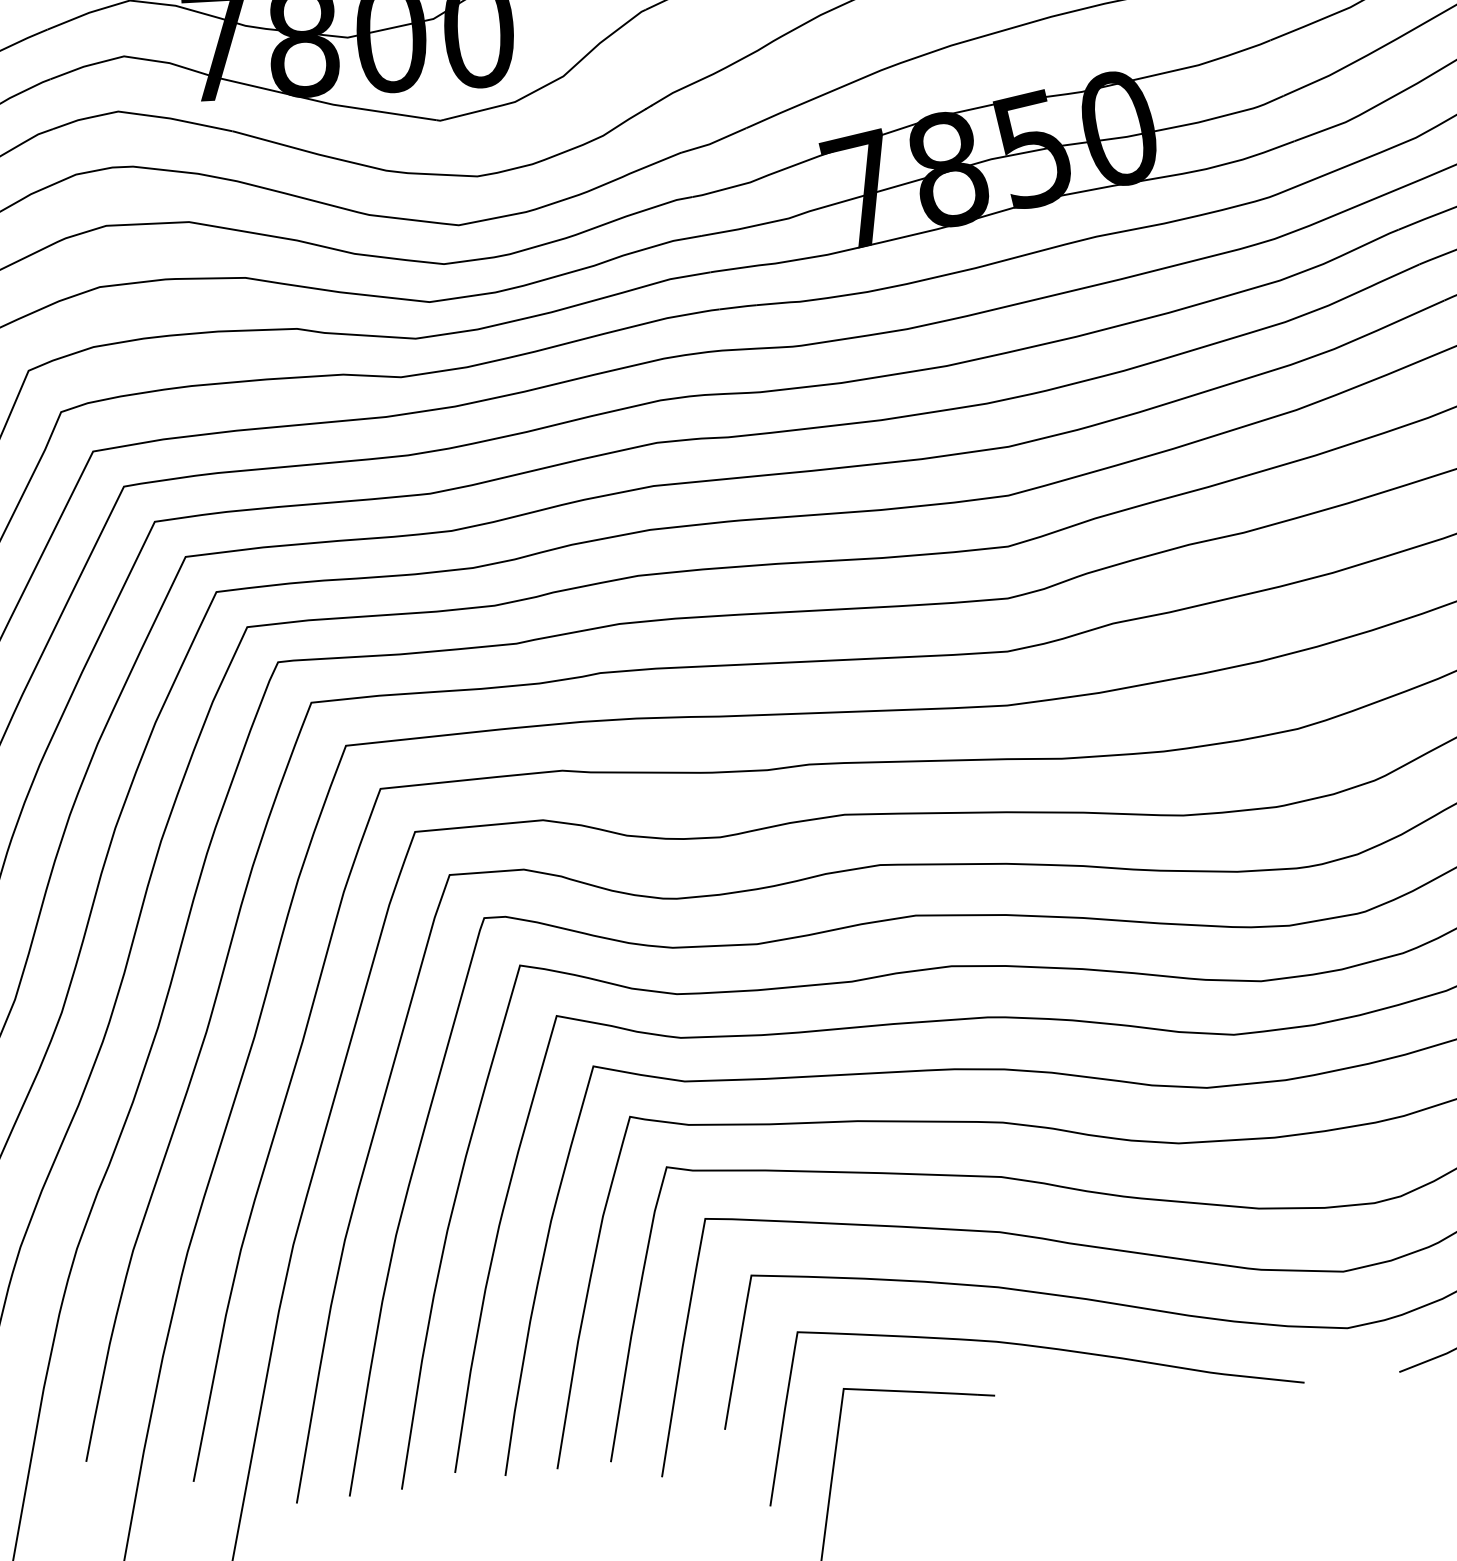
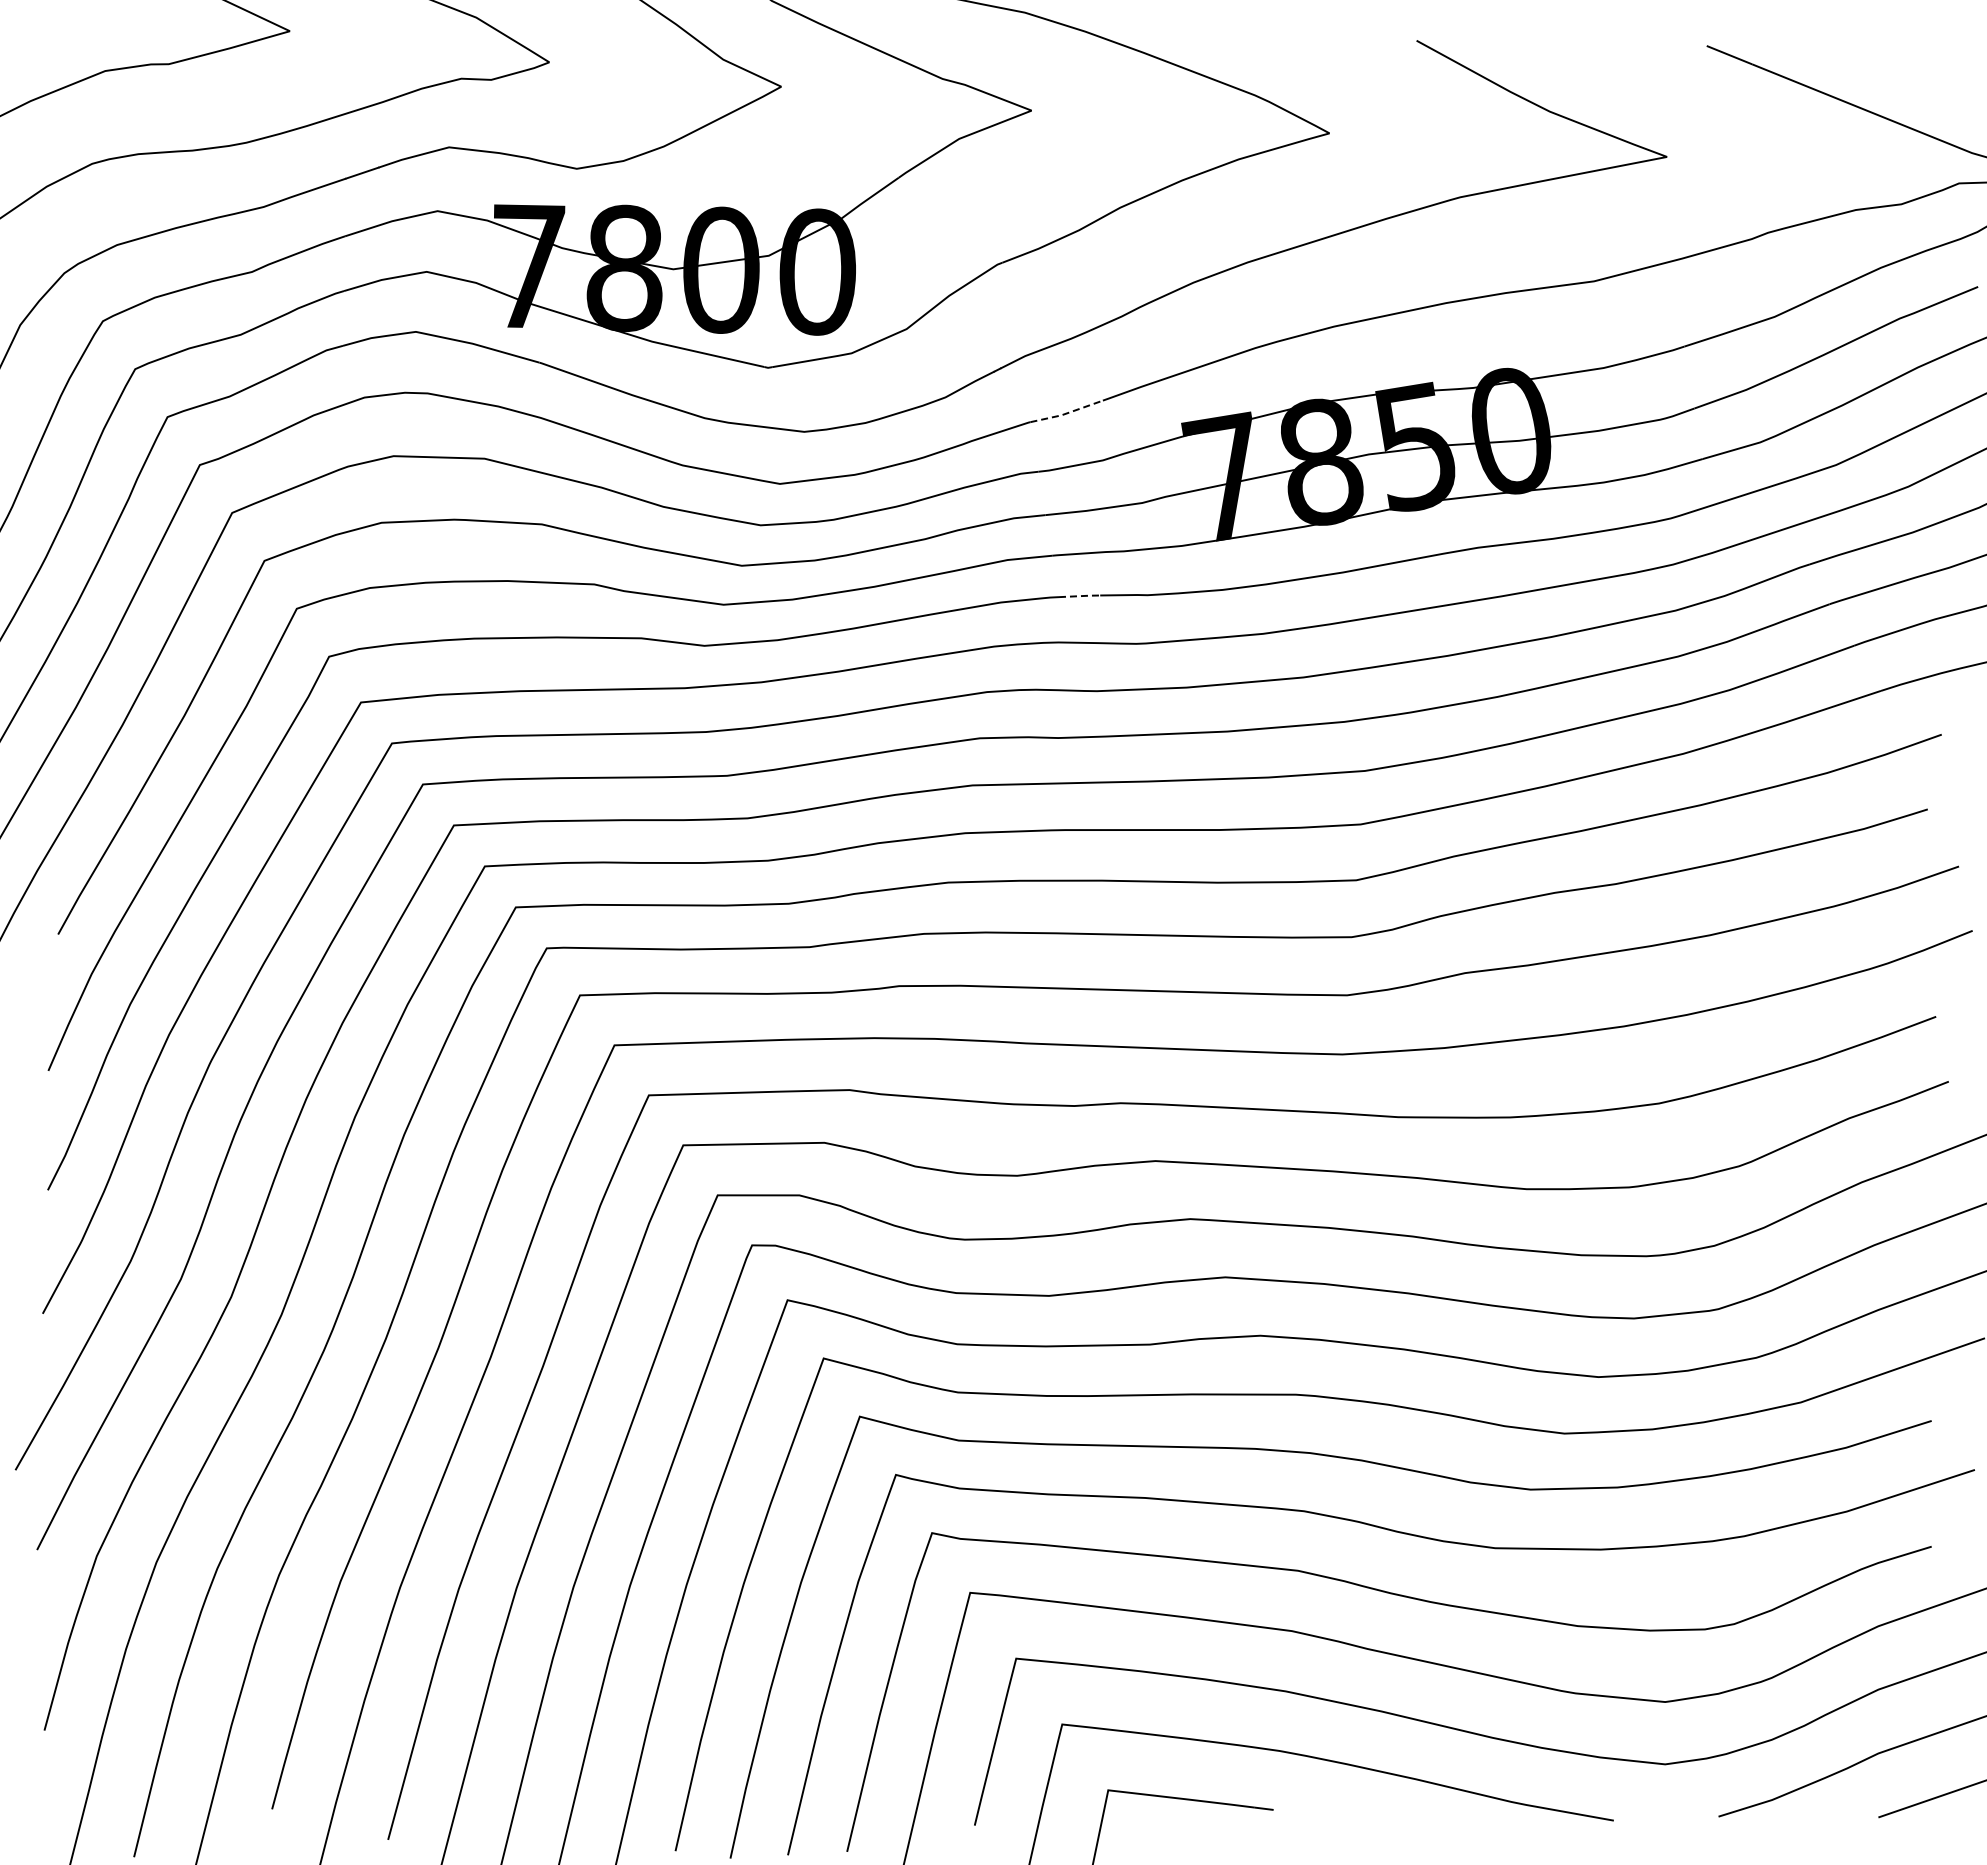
line: (714, 142) -> (1066, 413), solid -> dashed
line: (739, 307) -> (1081, 596), solid -> dashed

